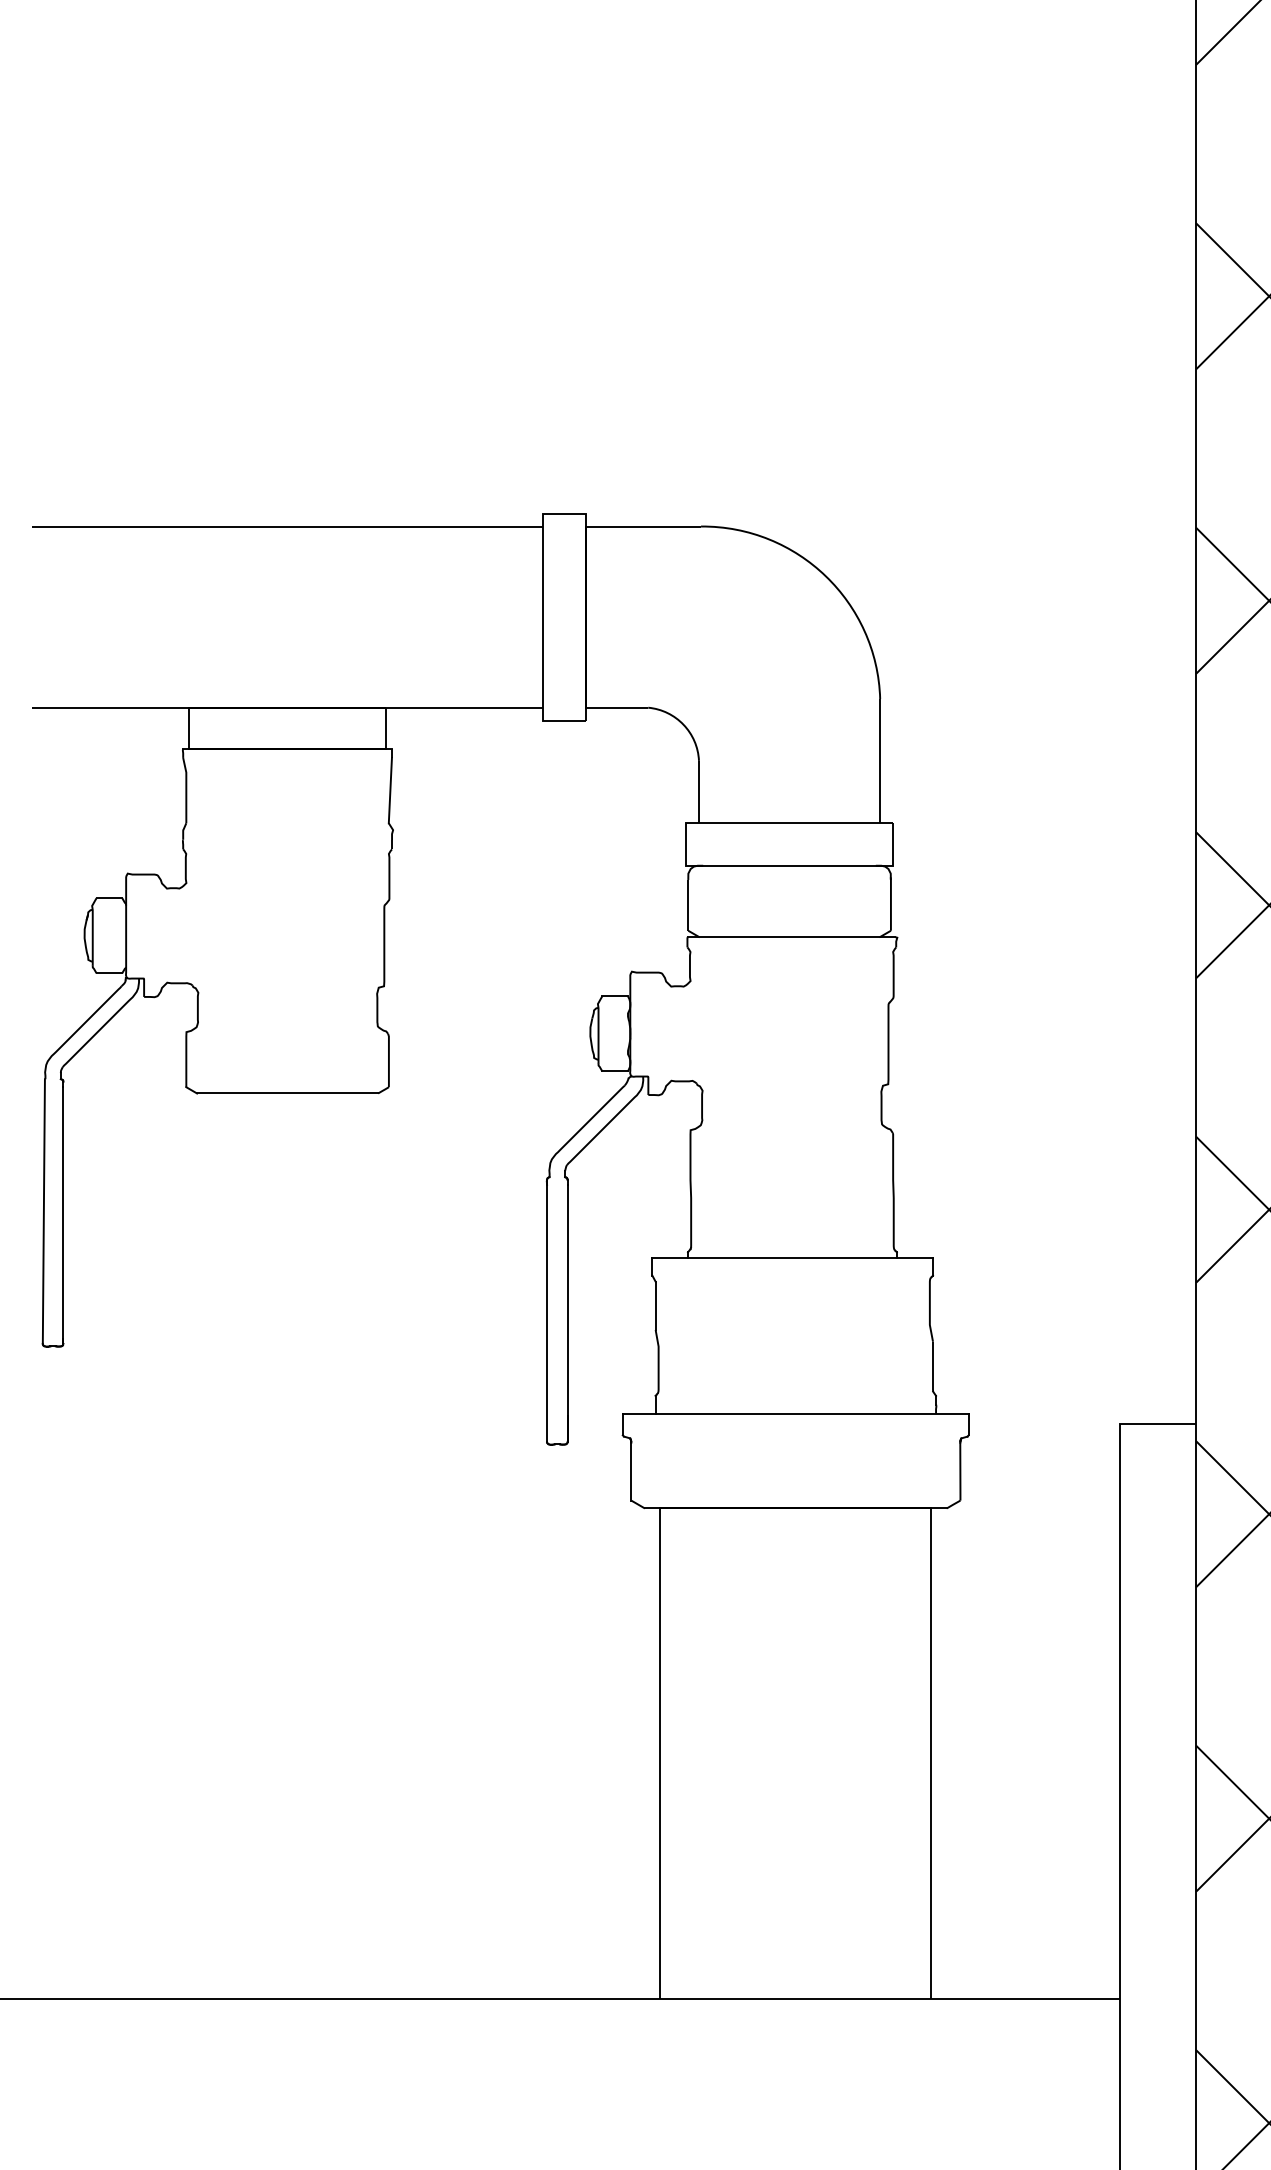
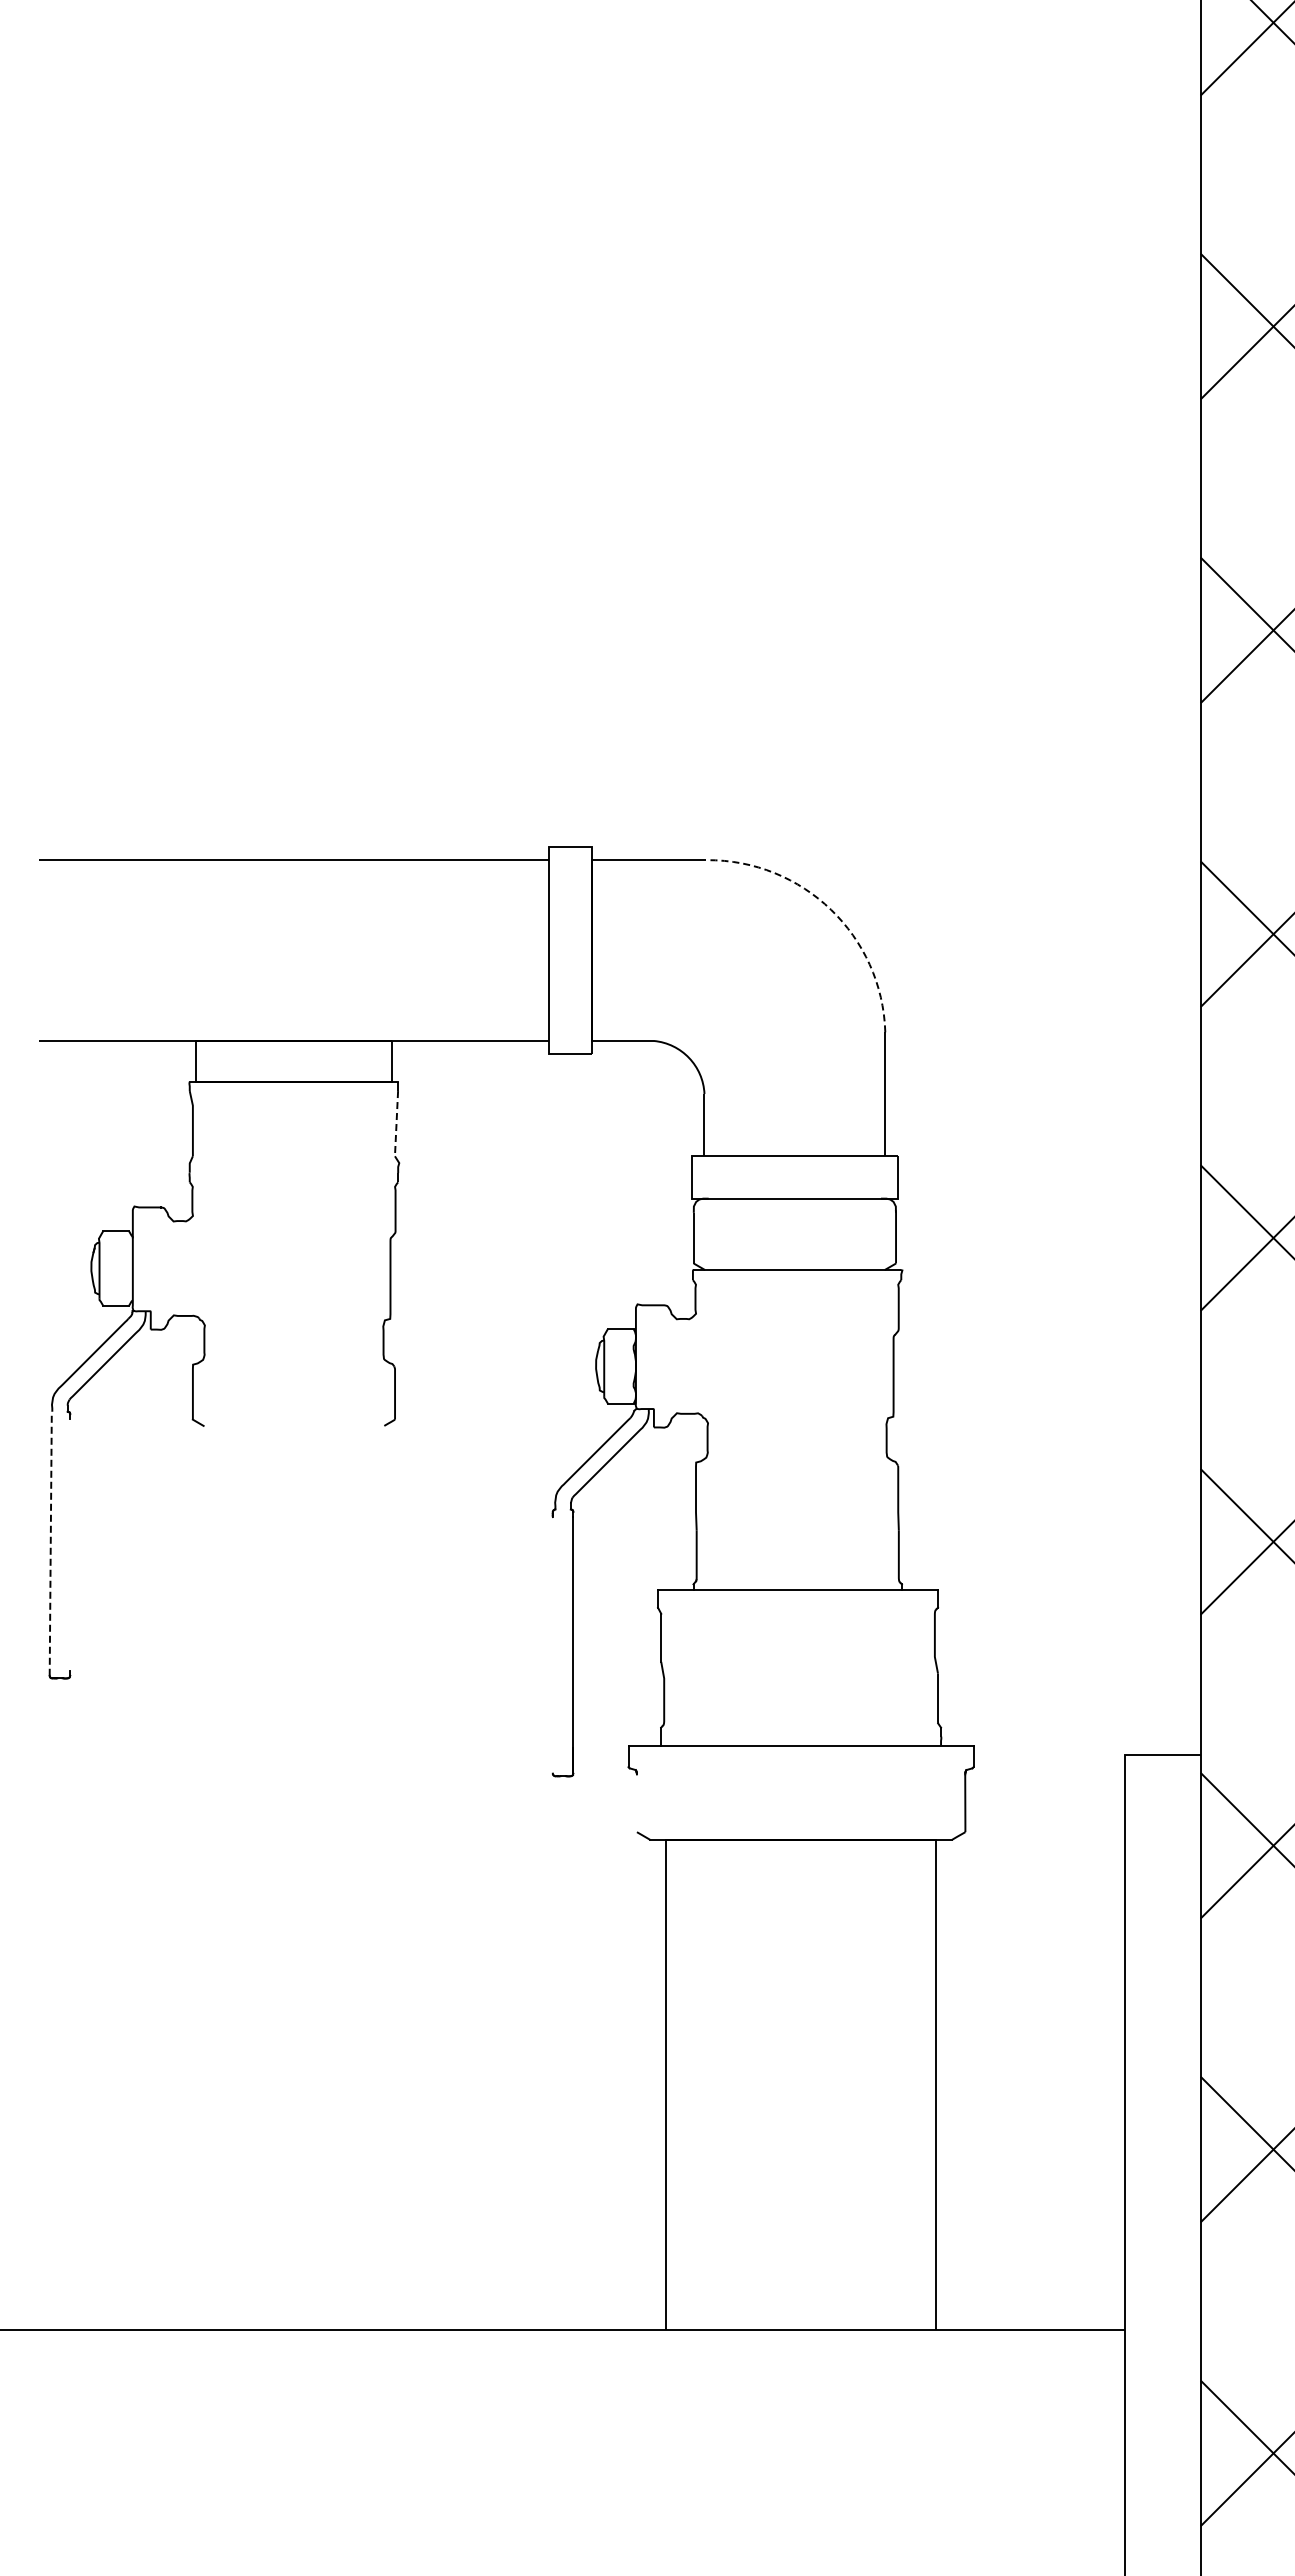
arc: (826, 575) -> (831, 909), solid -> dashed
line: (390, 790) -> (396, 1123), solid -> dashed
line: (287, 1093) -> (293, 1425), removed
line: (43, 1211) -> (50, 1543), solid -> dashed
line: (63, 1215) -> (70, 1547), removed
line: (546, 1313) -> (552, 1645), removed
line: (630, 1471) -> (636, 1803), removed

